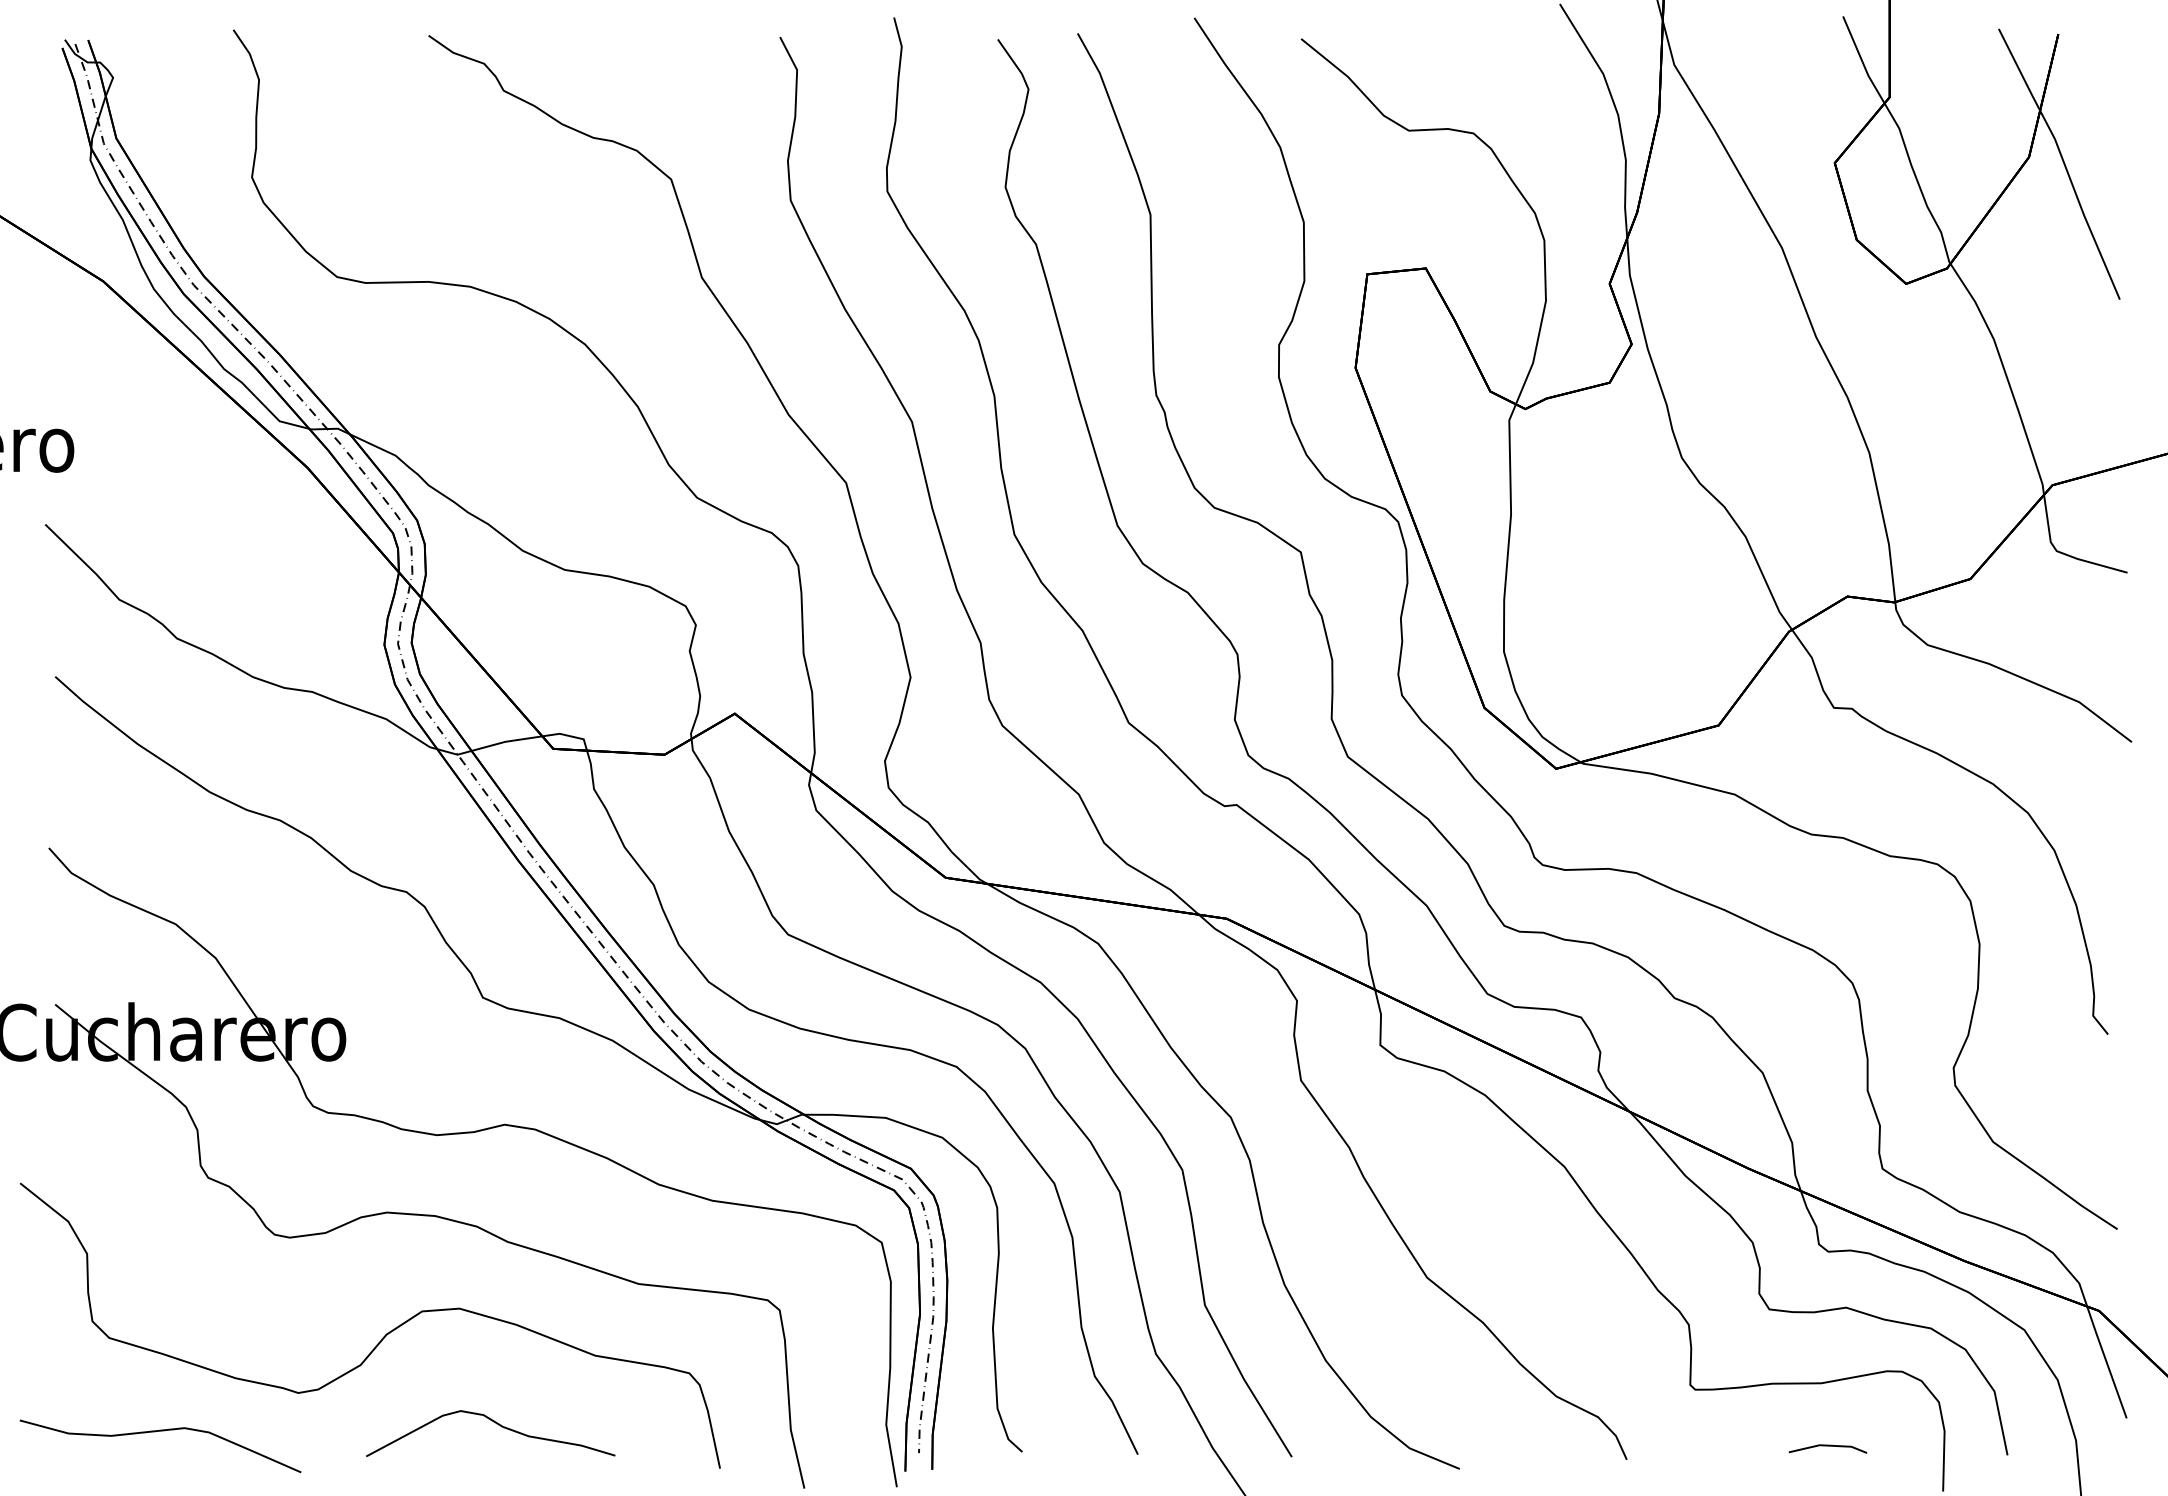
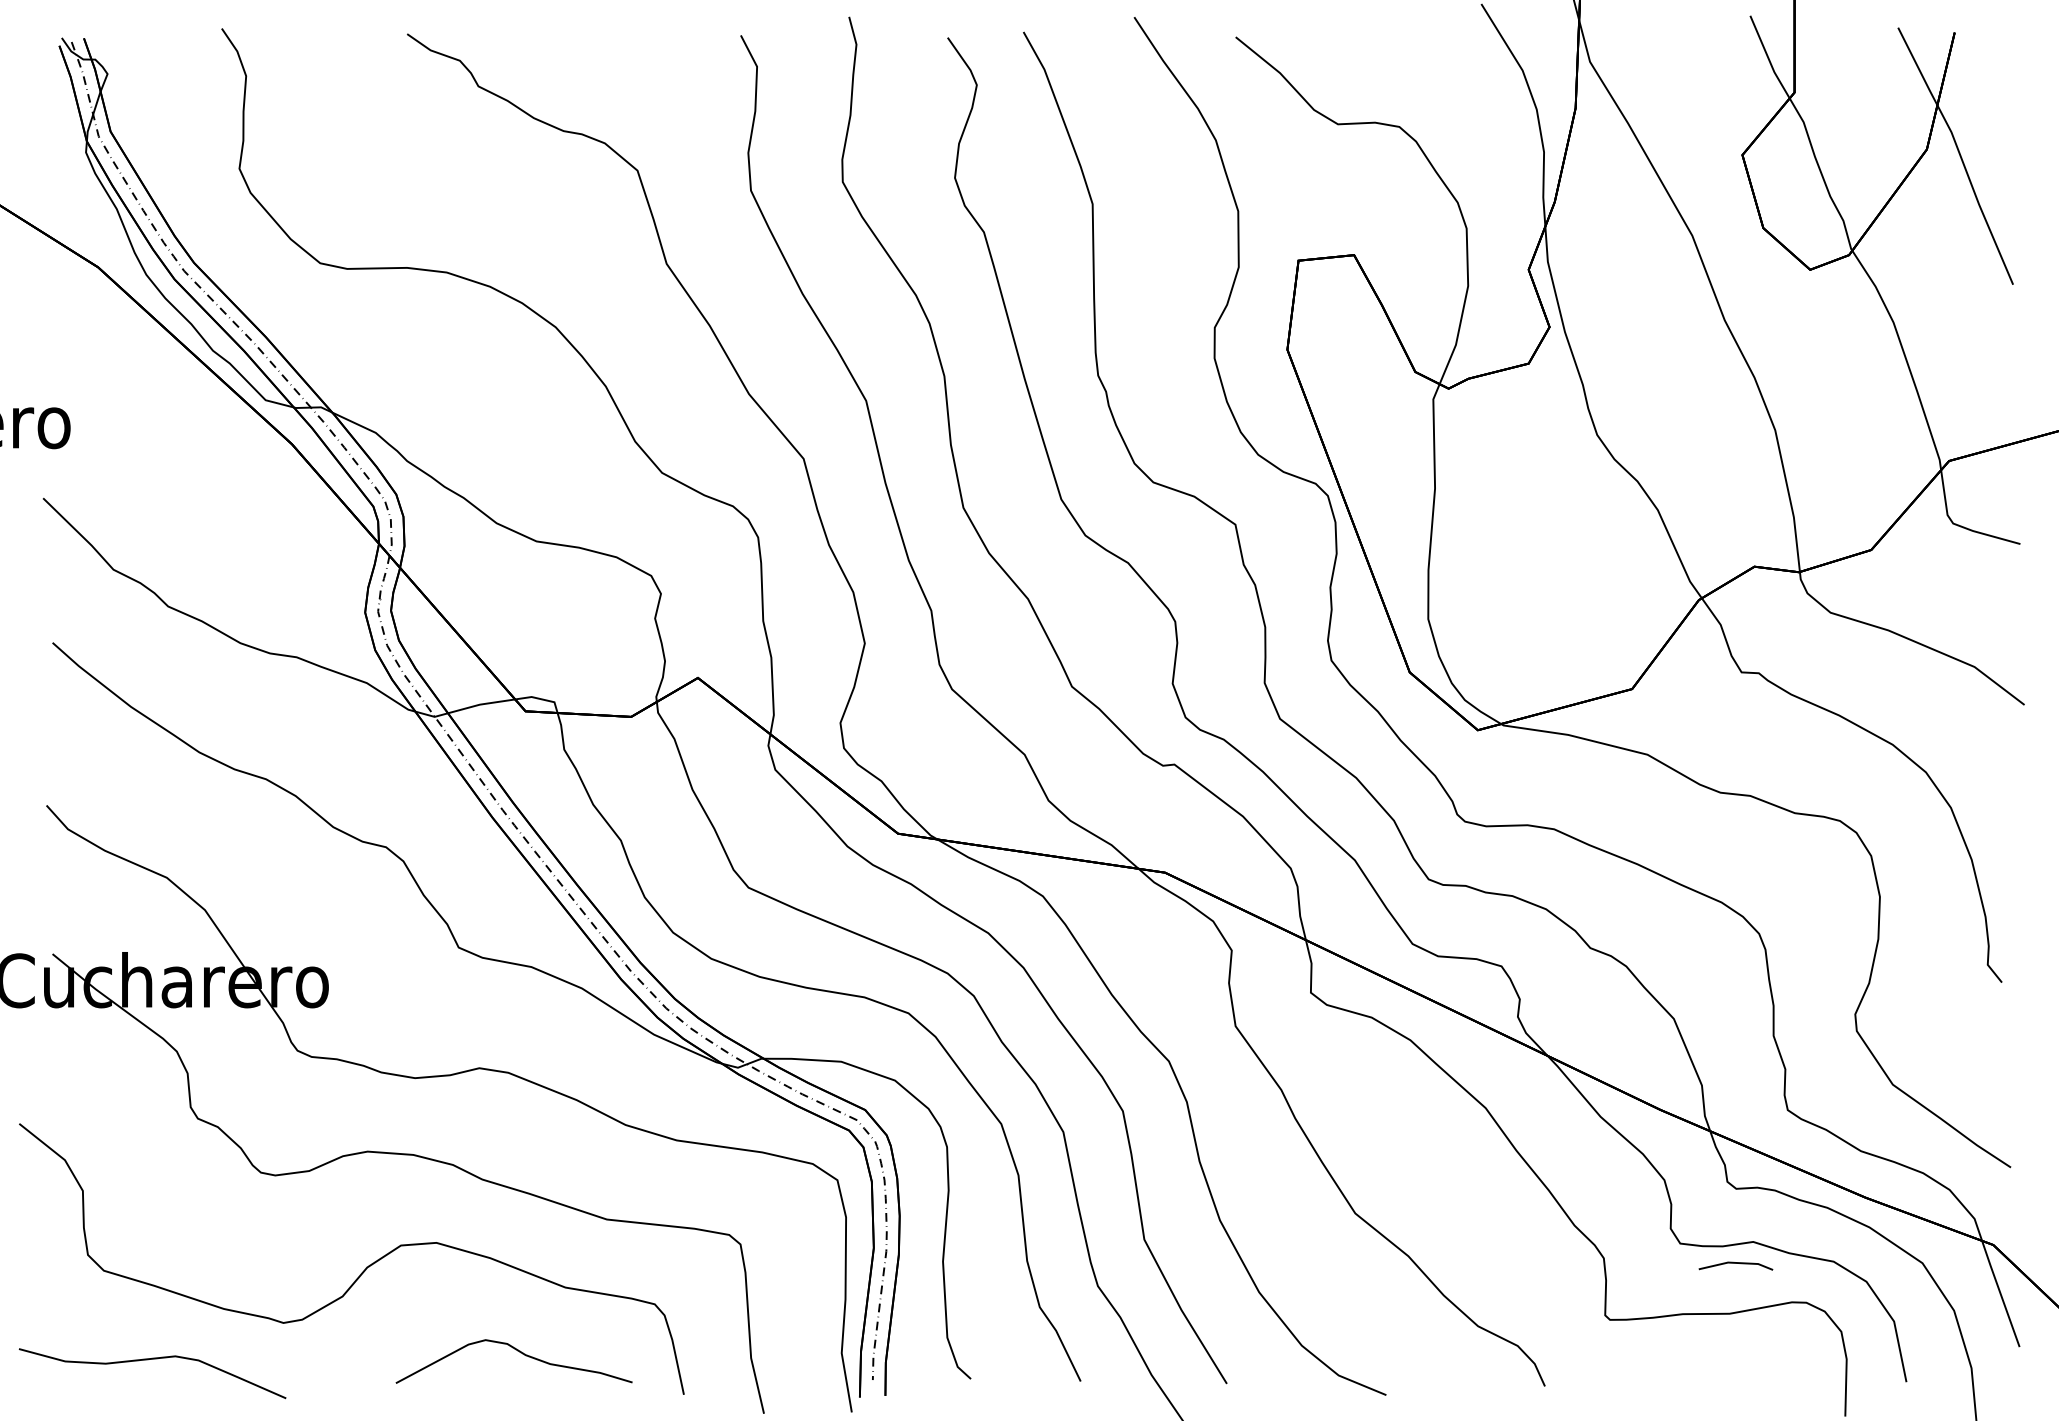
curve: (497, 1425) -> (520, 1353), moved
line: (1827, 1446) -> (1735, 1263), moved

